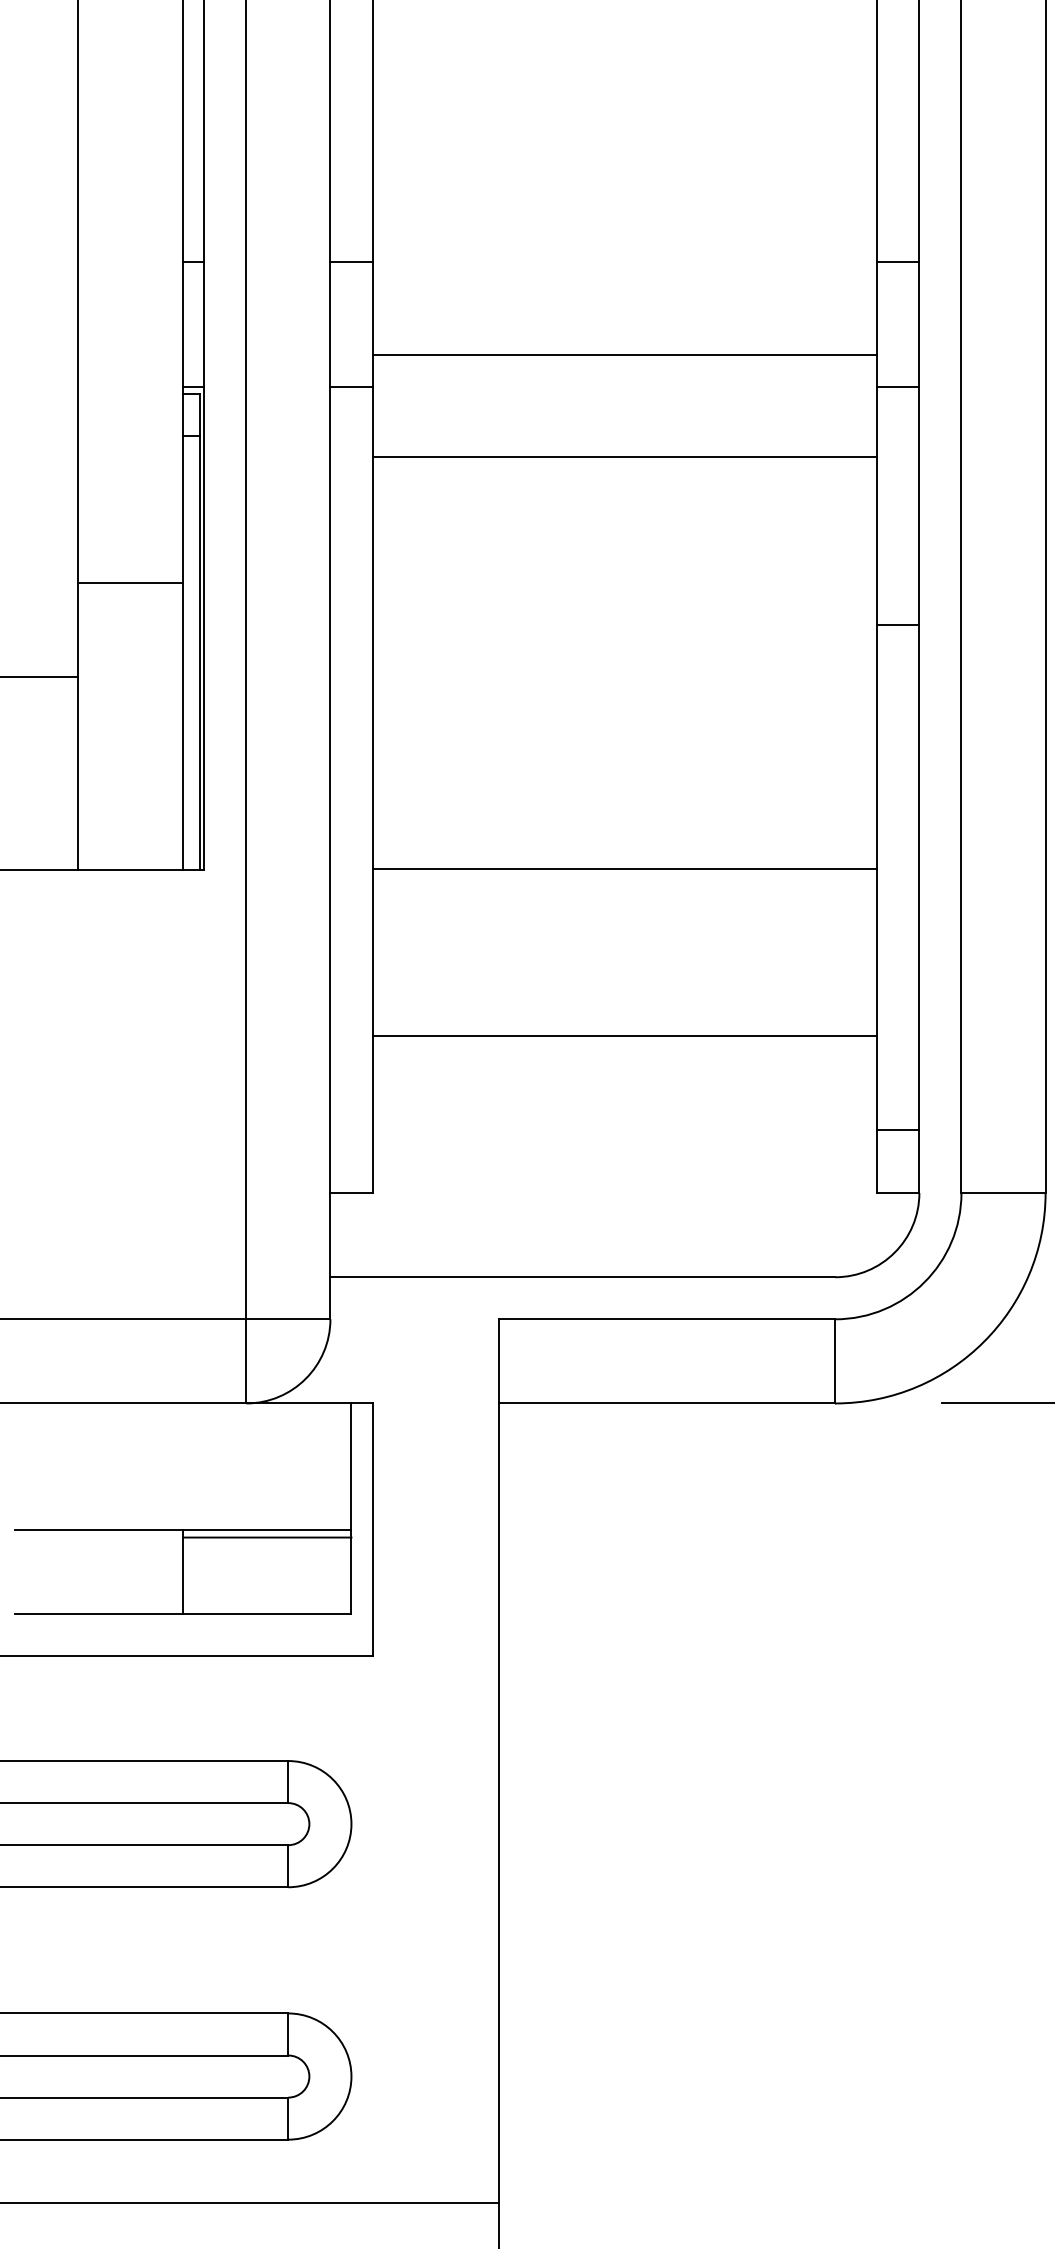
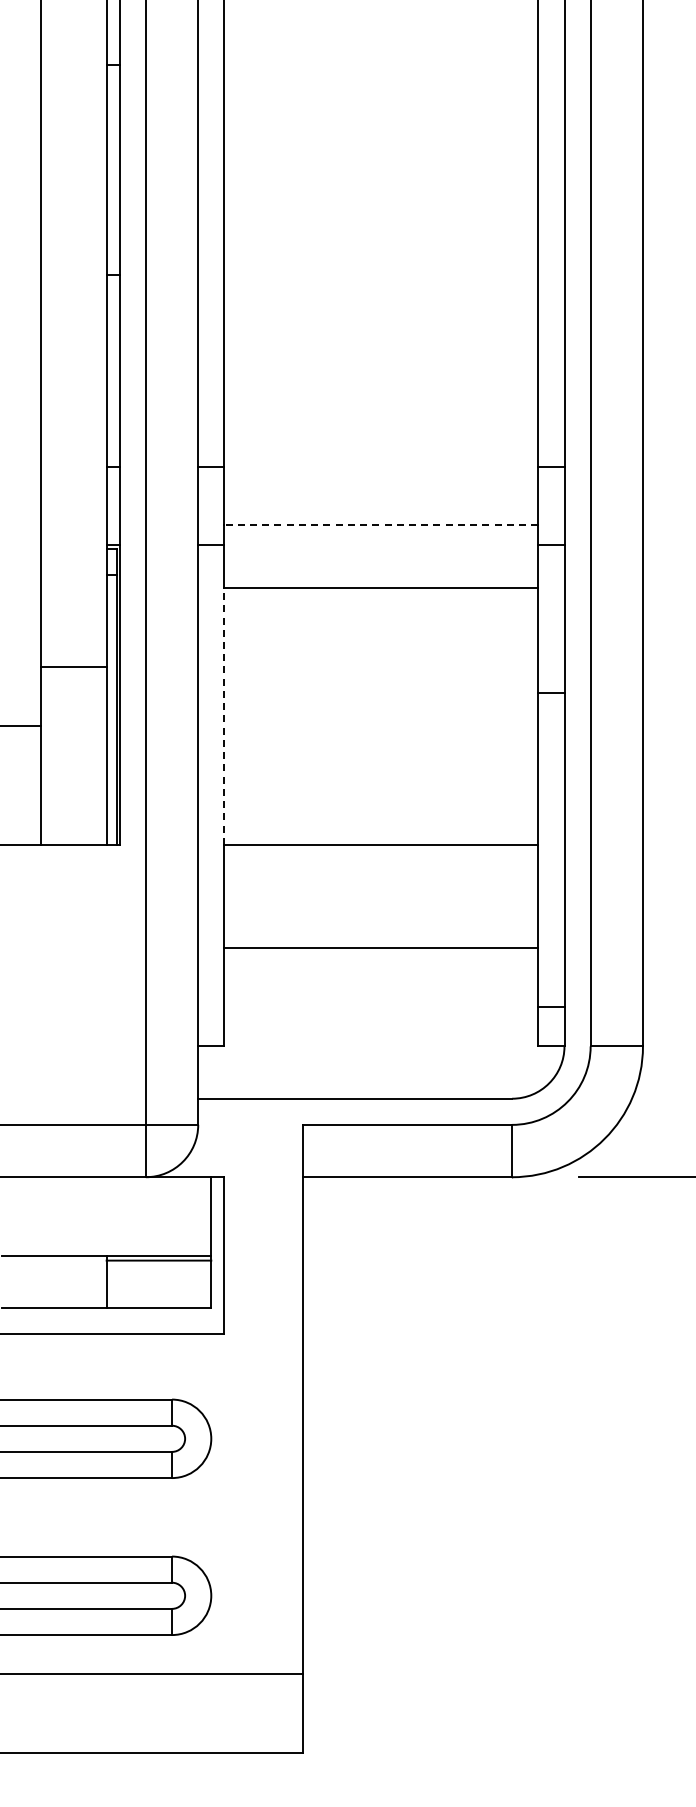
line: (625, 355) -> (381, 525), solid -> dashed
line: (372, 662) -> (224, 716), solid -> dashed

